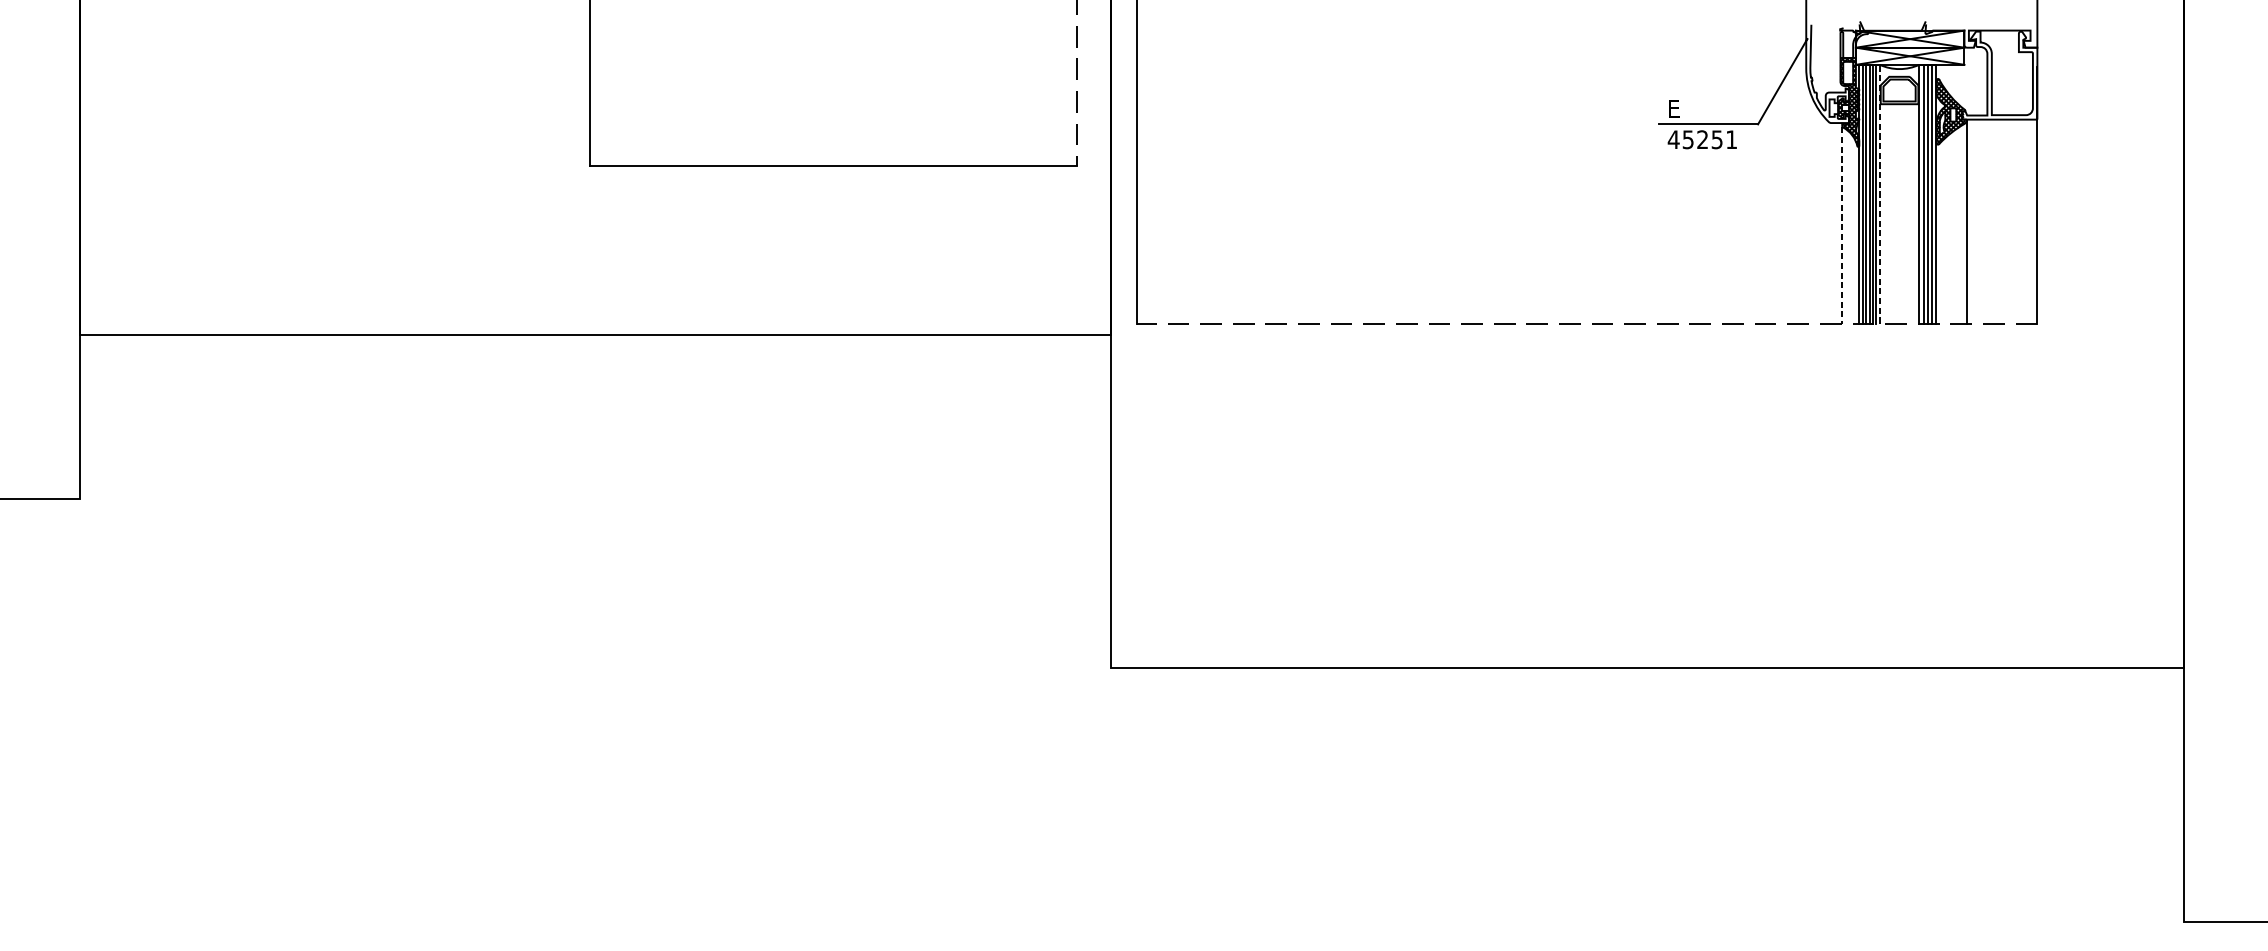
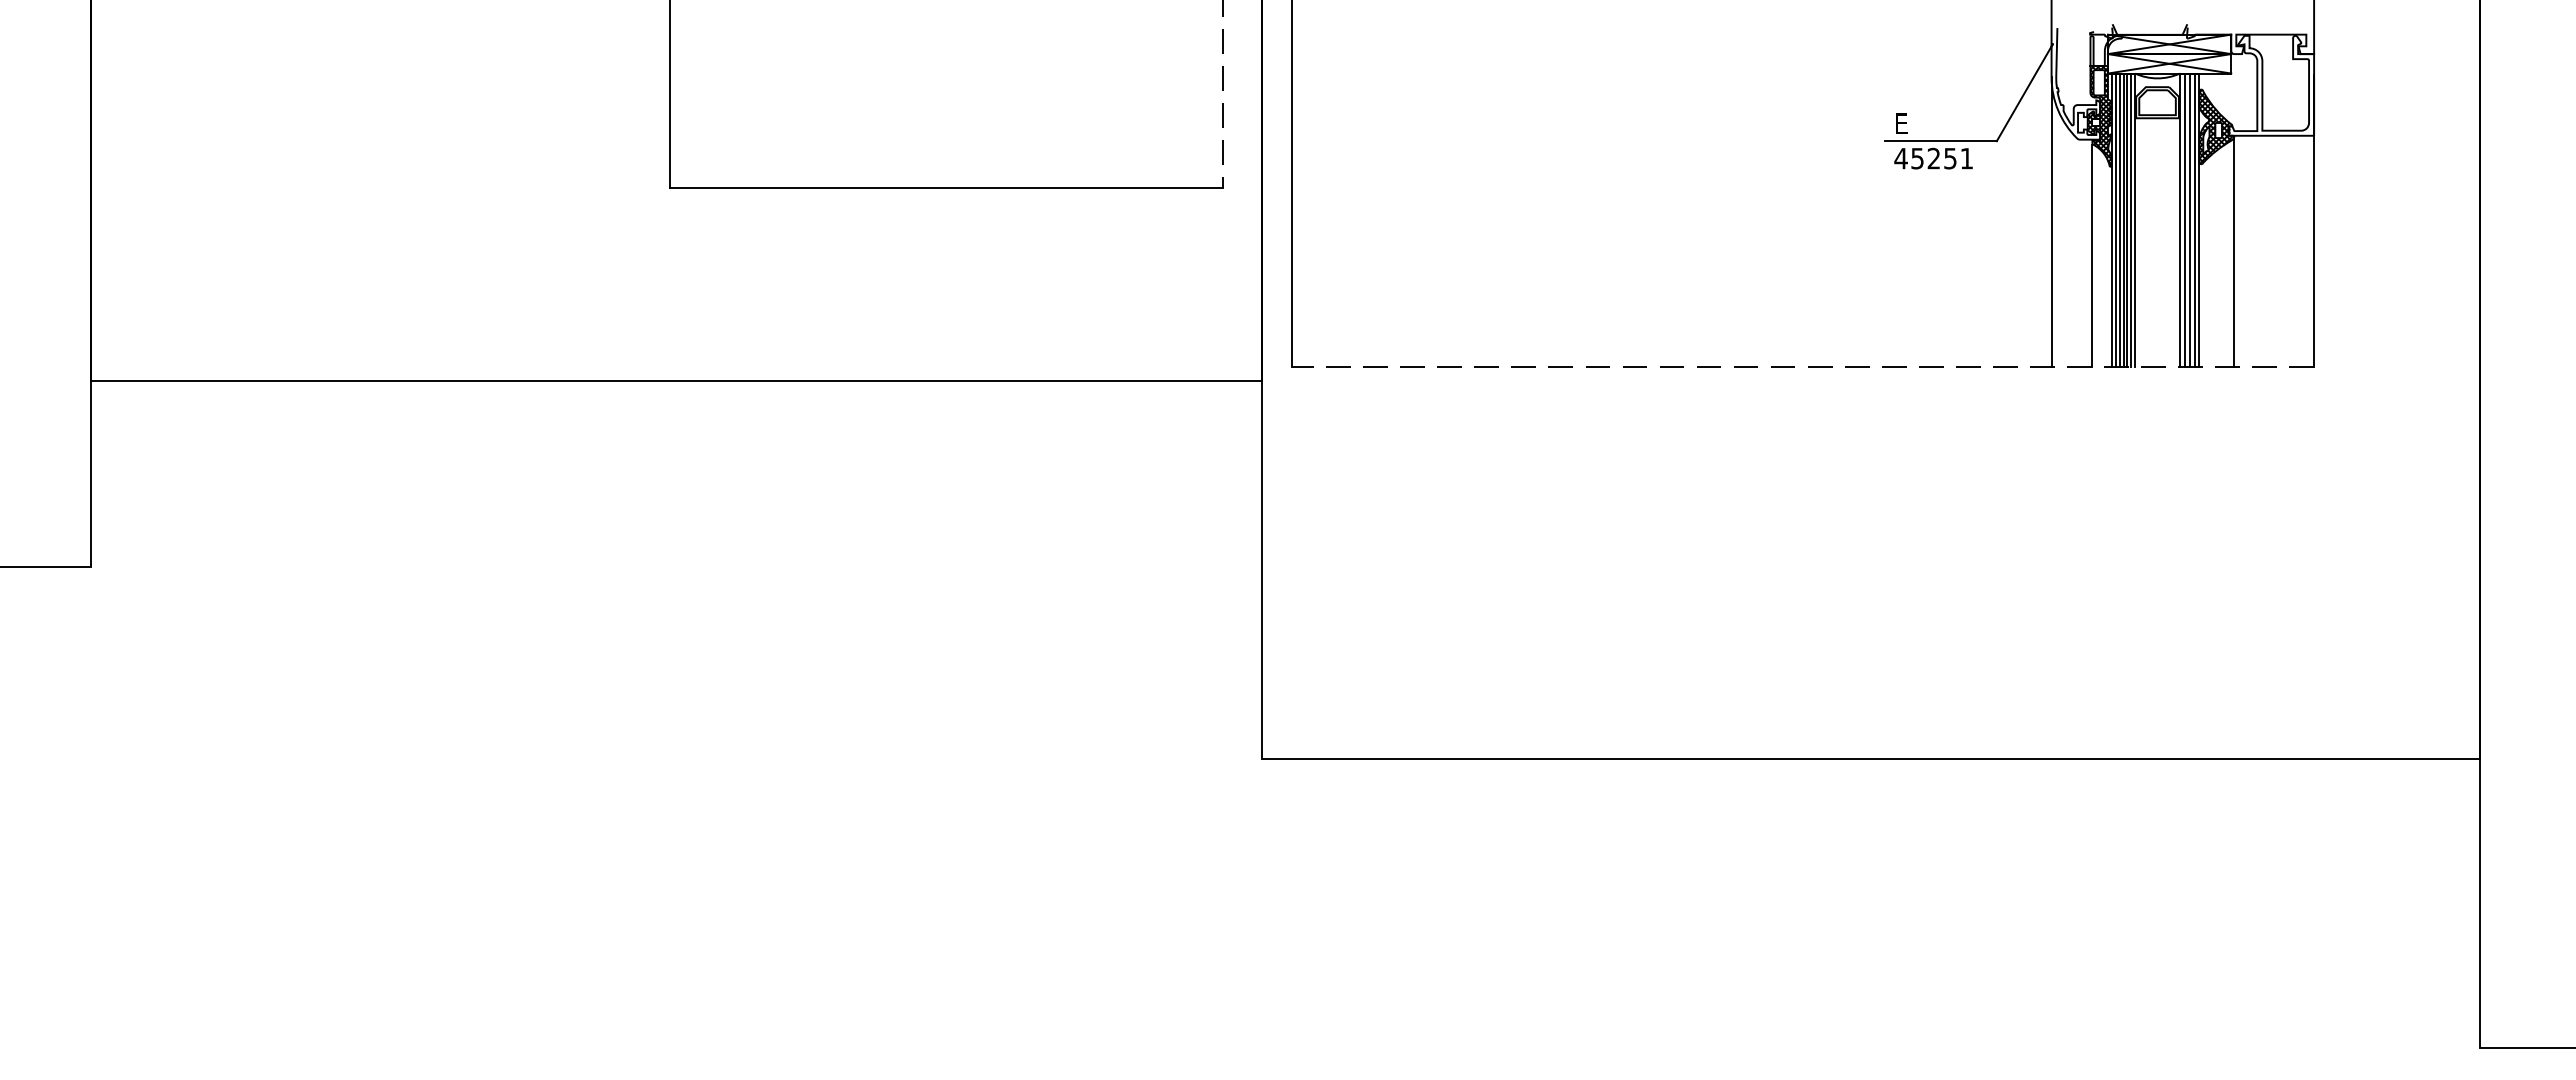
line: (1880, 194) -> (2135, 220), dashed -> solid
line: (1806, 195) -> (2051, 222), added
line: (1842, 225) -> (2092, 256), dashed -> solid

